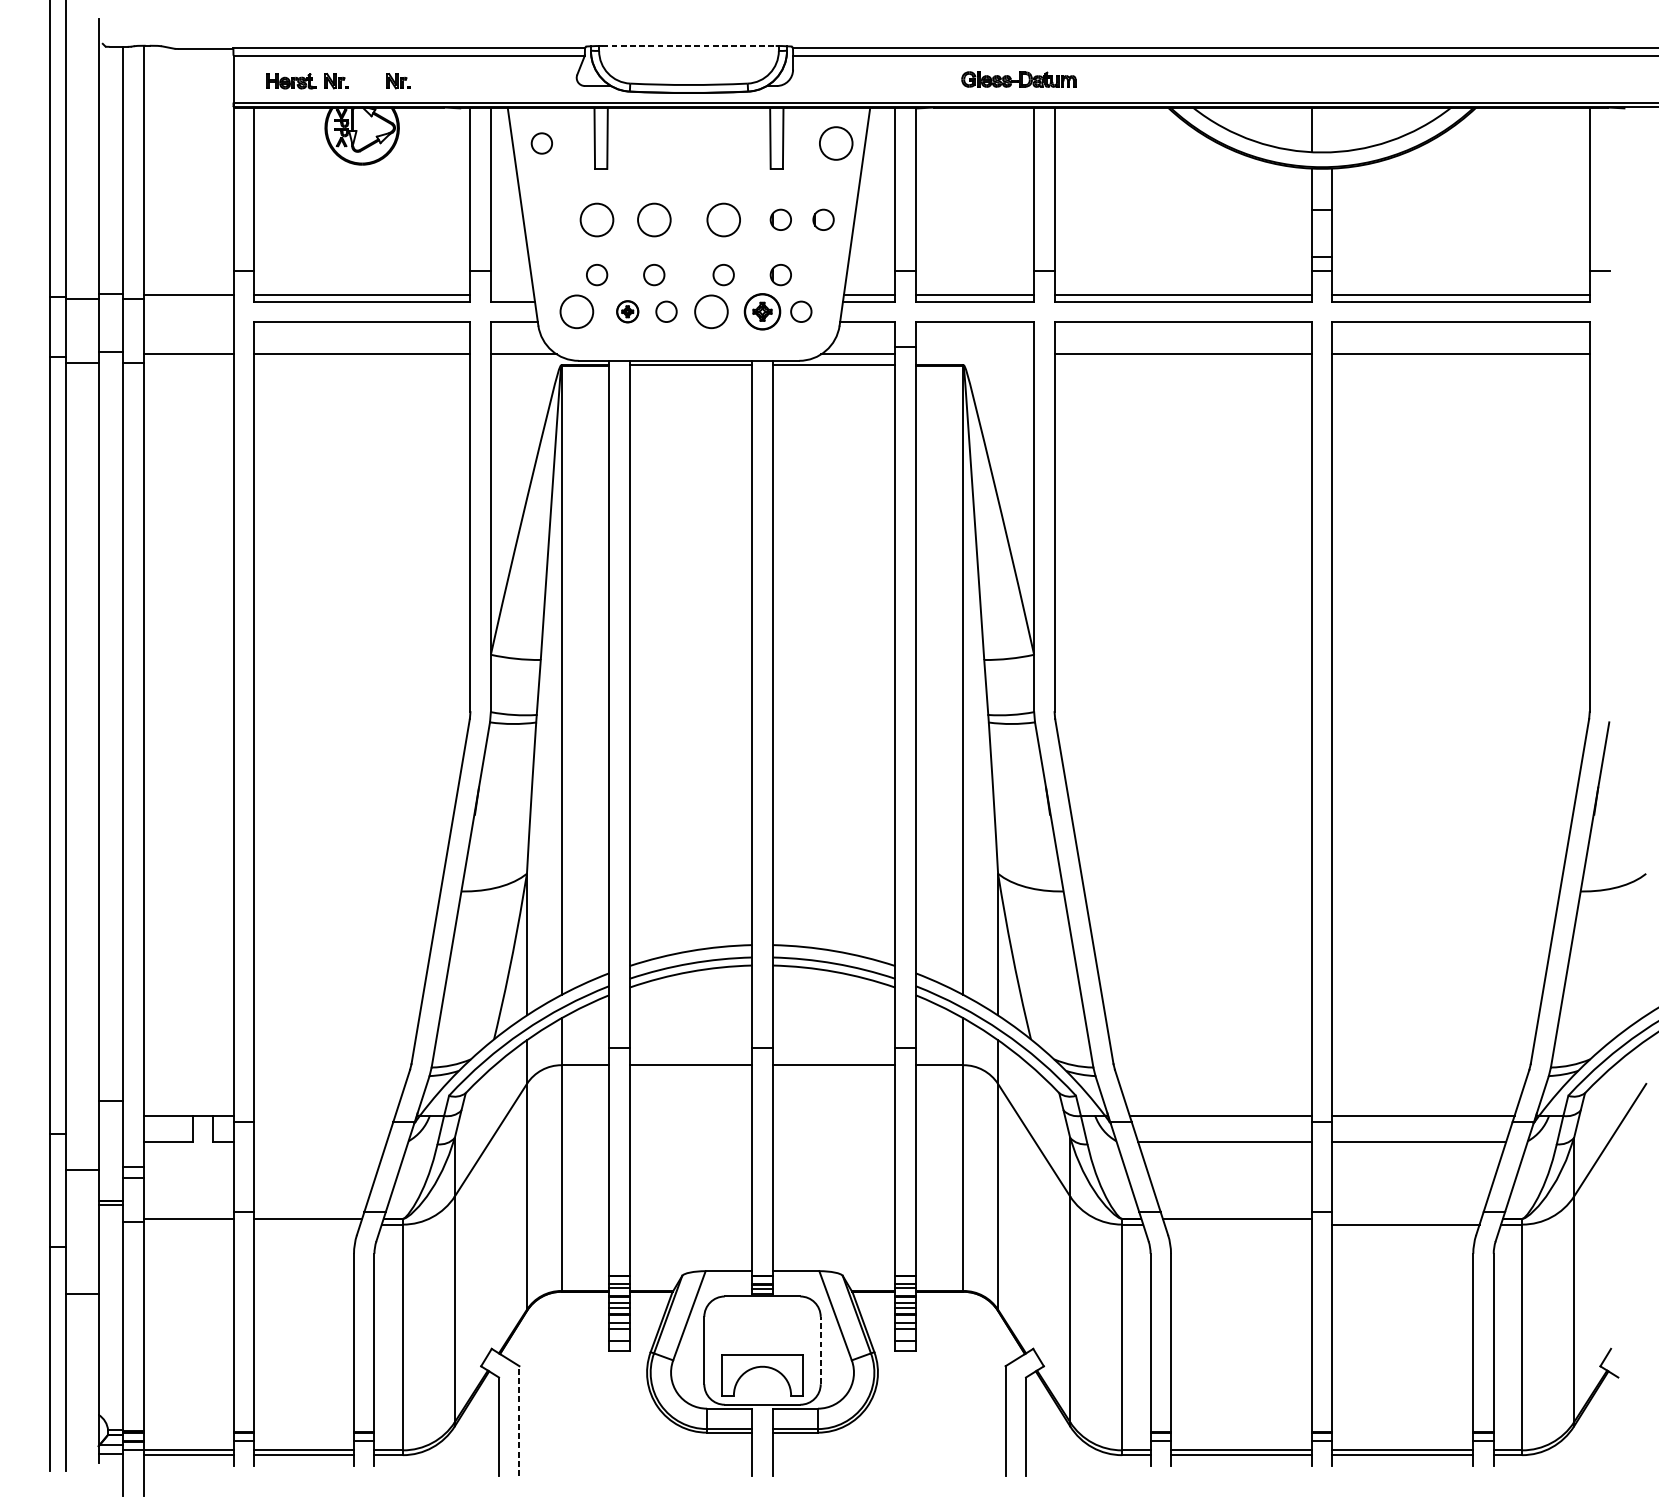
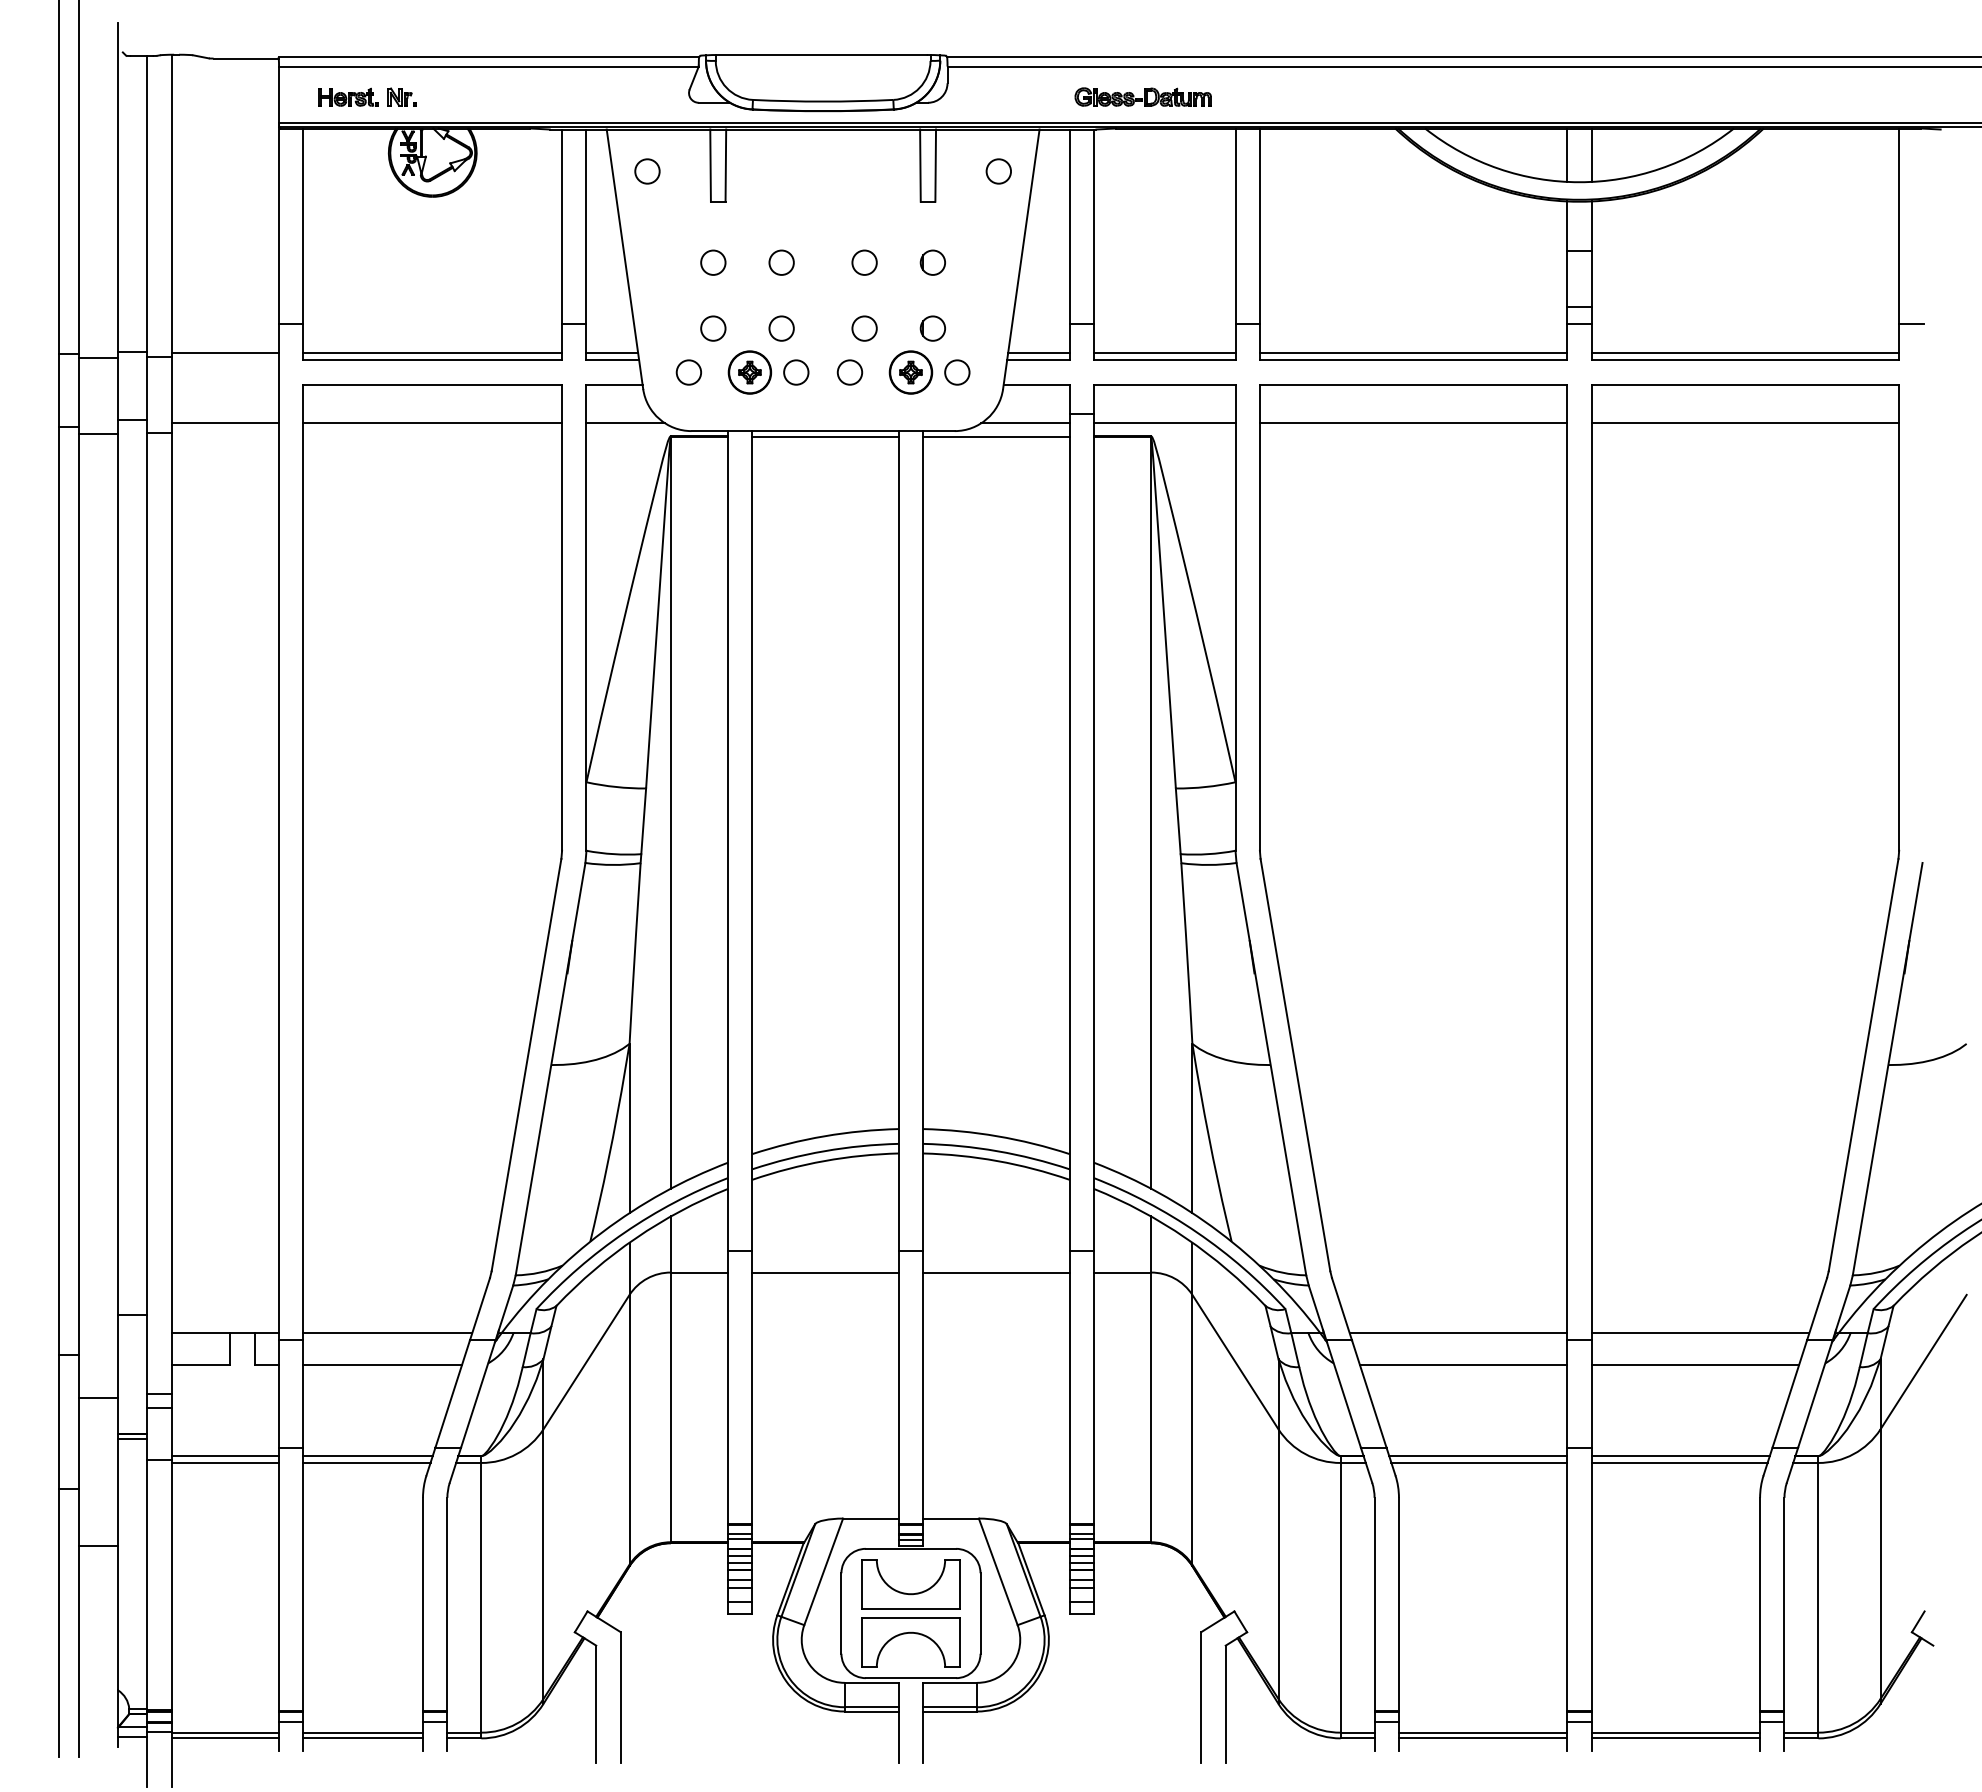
line: (689, 46) -> (823, 55), dashed -> solid
part: (1018, 79) -> (1142, 96), moved
part: (397, 80) -> (475, 96), removed
line: (1332, 129) -> (1591, 154), added
circle: (835, 143) -> (998, 171), size x0.62
circle: (597, 219) -> (713, 262), size x0.62
circle: (654, 219) -> (781, 262), size x0.62
circle: (723, 219) -> (864, 262), size x0.62
part: (823, 219) -> (983, 262), removed
line: (512, 295) -> (612, 352), added
circle: (576, 311) -> (688, 372), size x0.62
part: (627, 311) -> (749, 372), size x1.67
circle: (711, 311) -> (849, 372), size x0.62
line: (974, 354) -> (1164, 423), added
line: (324, 1116) -> (387, 1333), added
line: (320, 1142) -> (382, 1364), added
line: (1406, 1219) -> (1680, 1456), added
line: (188, 1224) -> (225, 1462), added
line: (306, 1224) -> (366, 1462), added
line: (1238, 1224) -> (1479, 1462), added
part: (762, 1333) -> (910, 1593), added
line: (820, 1350) -> (980, 1613), dashed -> solid
line: (519, 1420) -> (620, 1697), dashed -> solid

